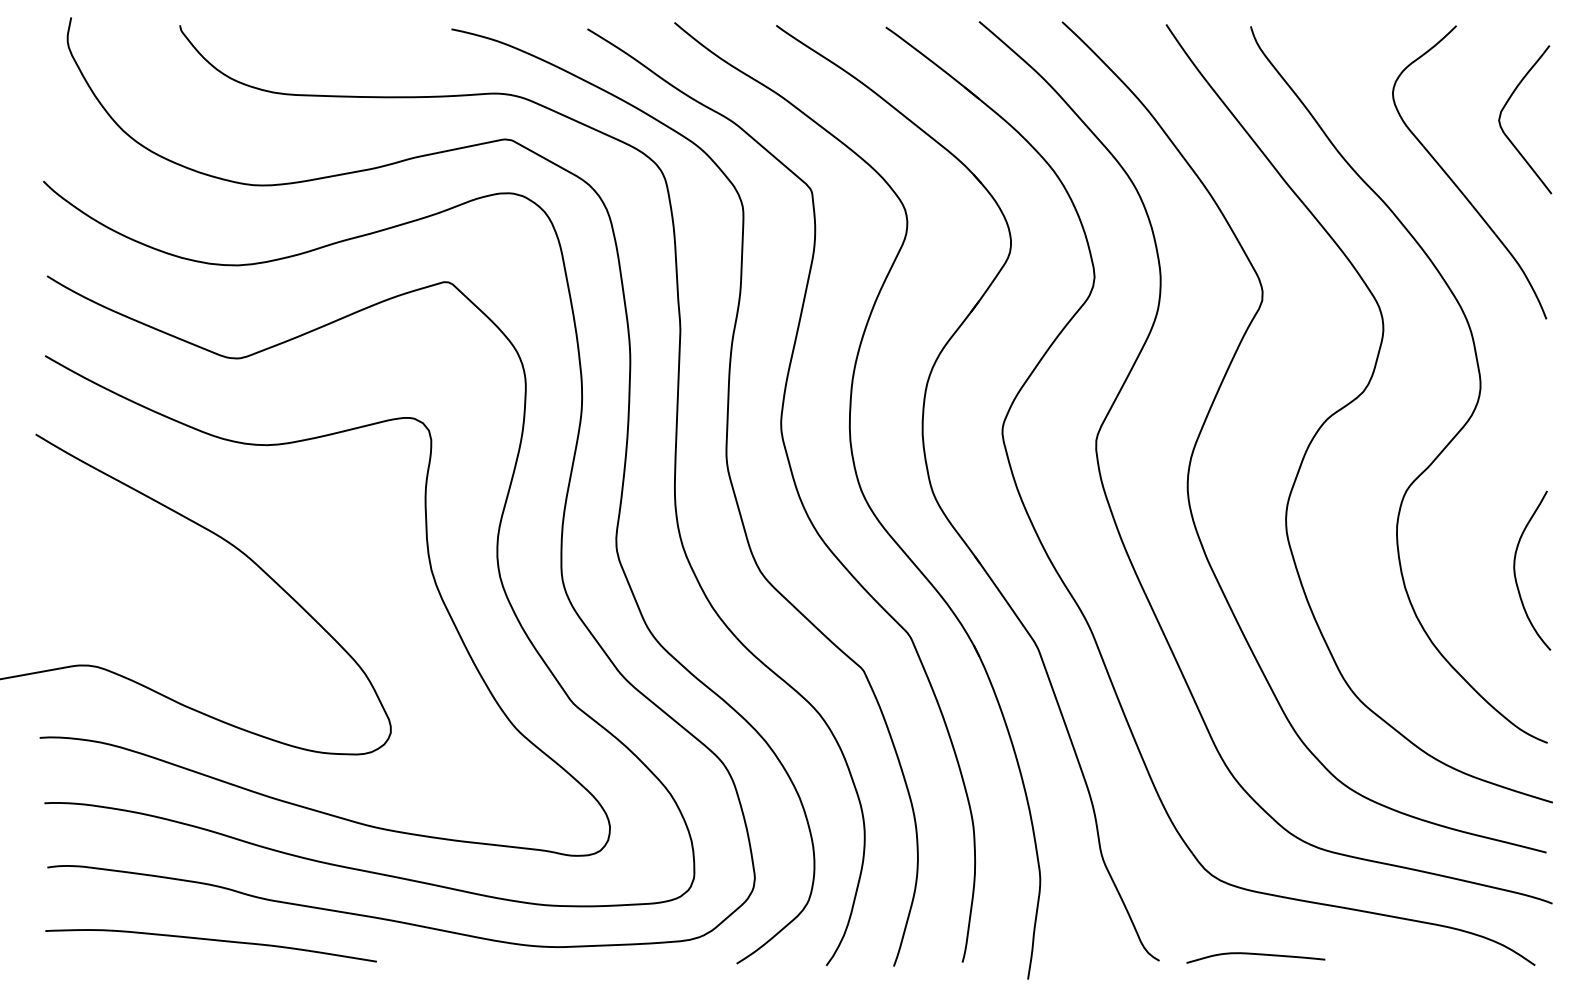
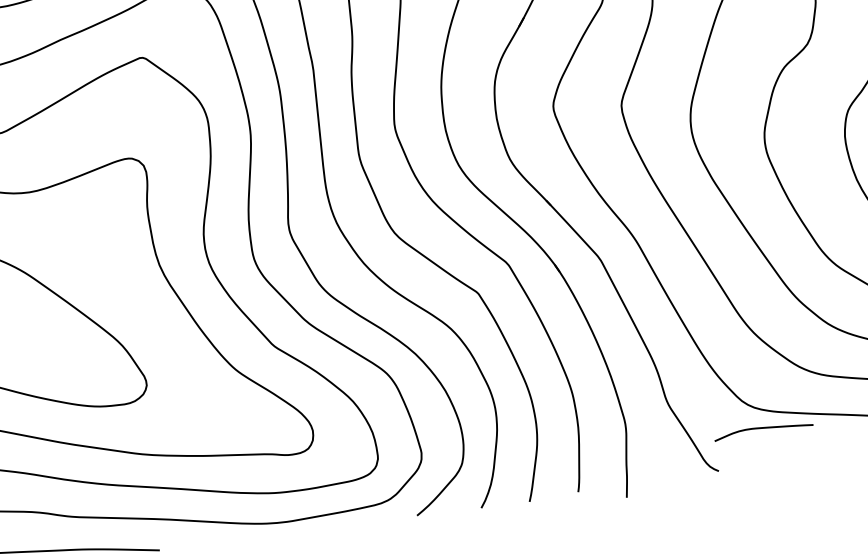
curve: (1257, 955) -> (764, 428), moved

